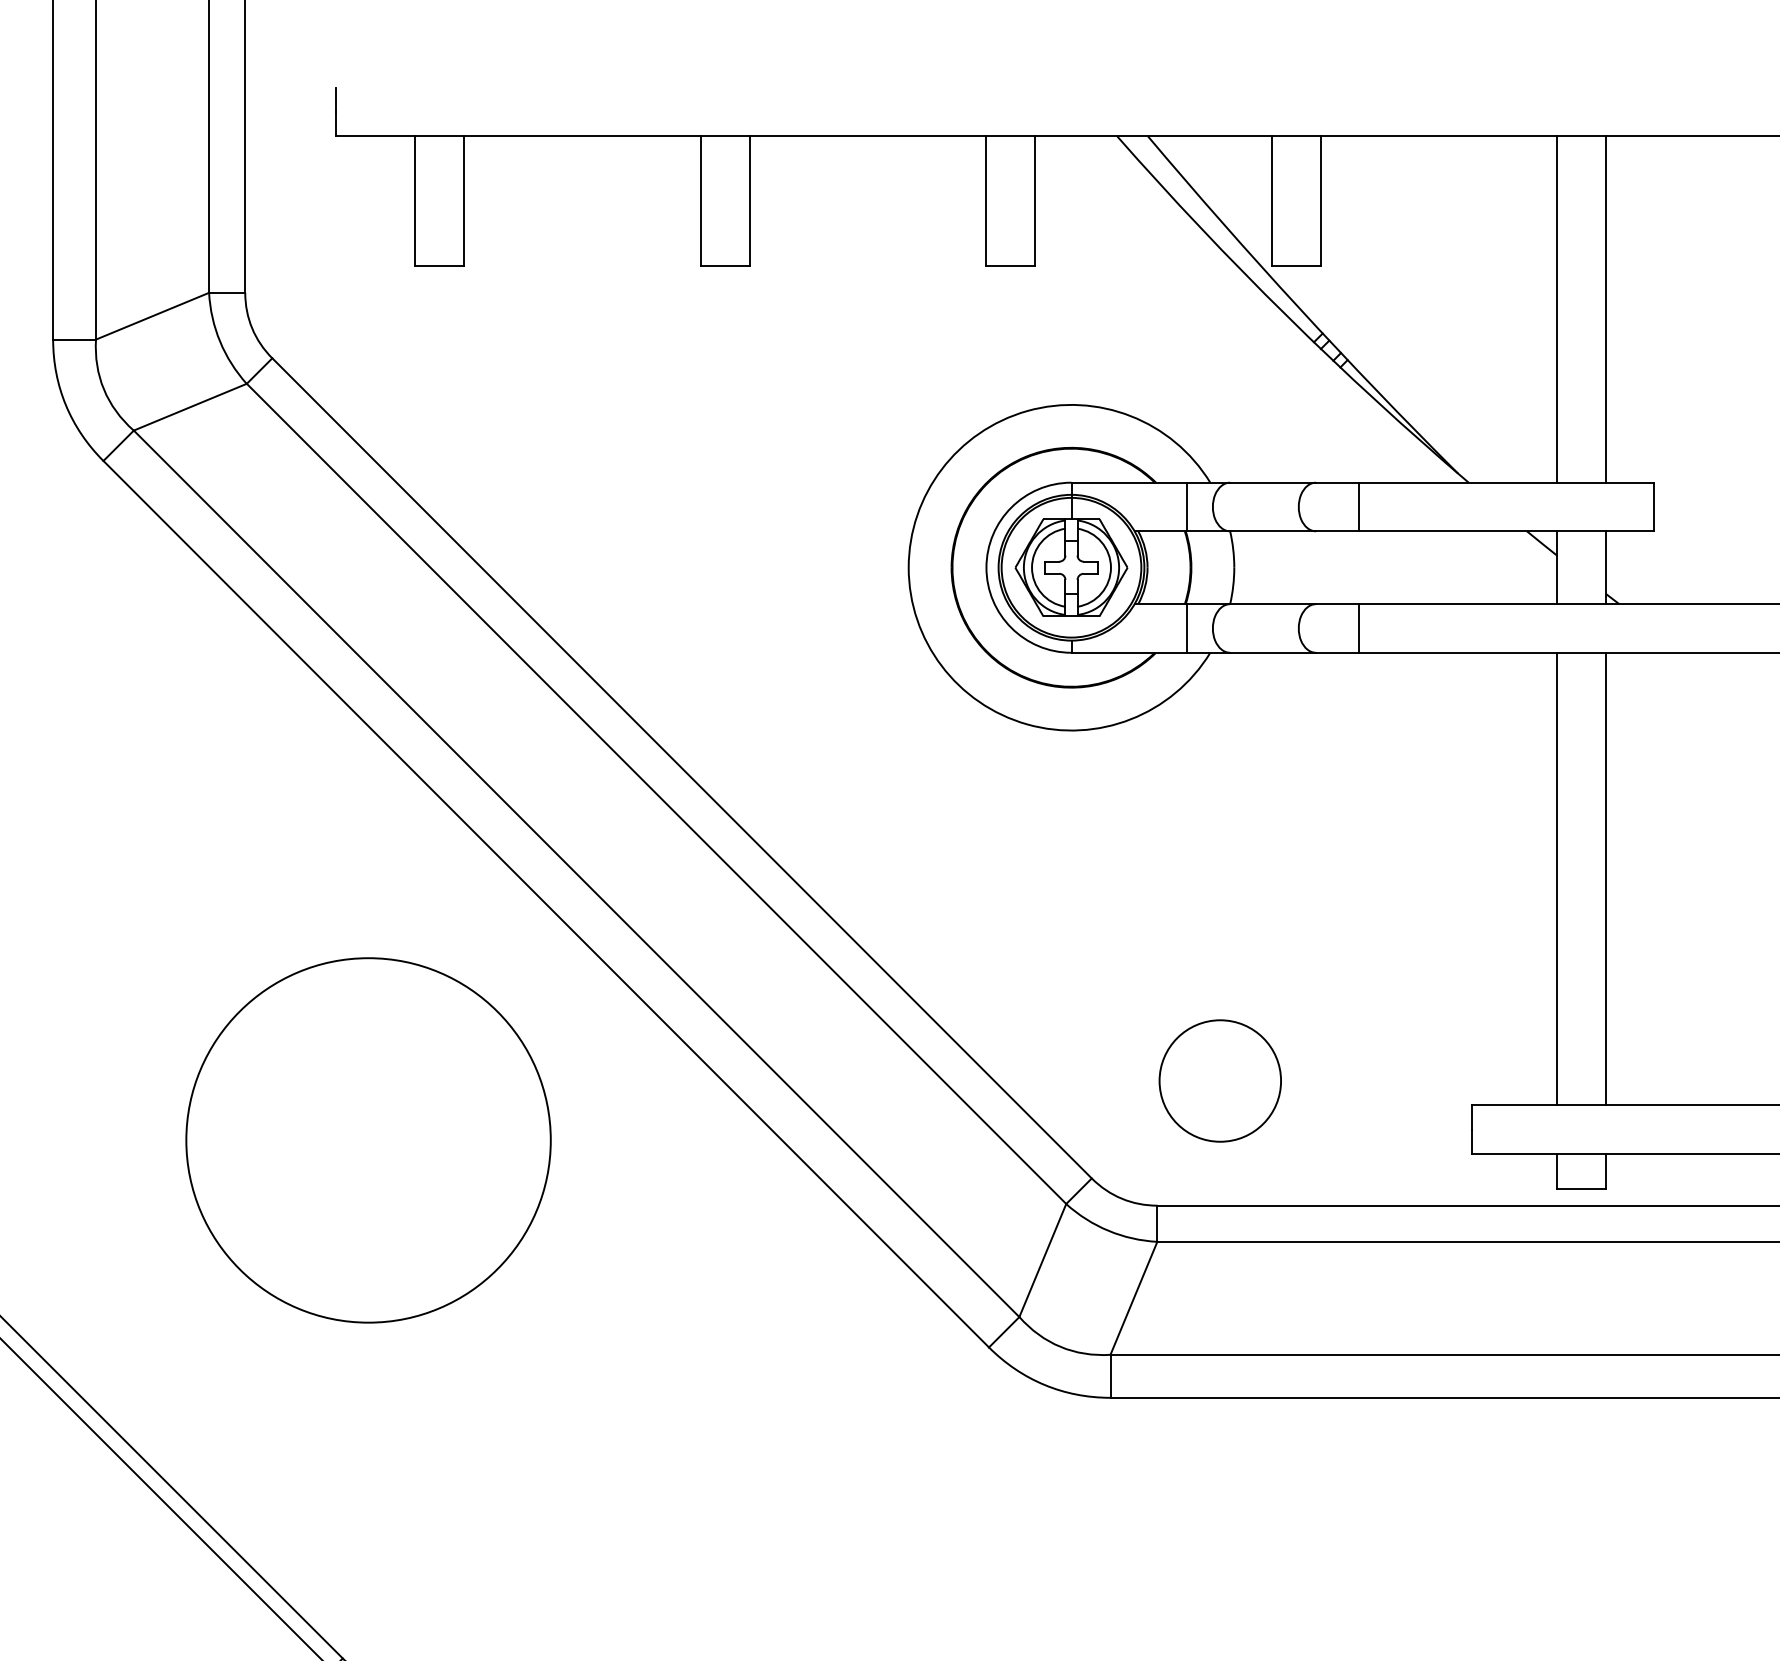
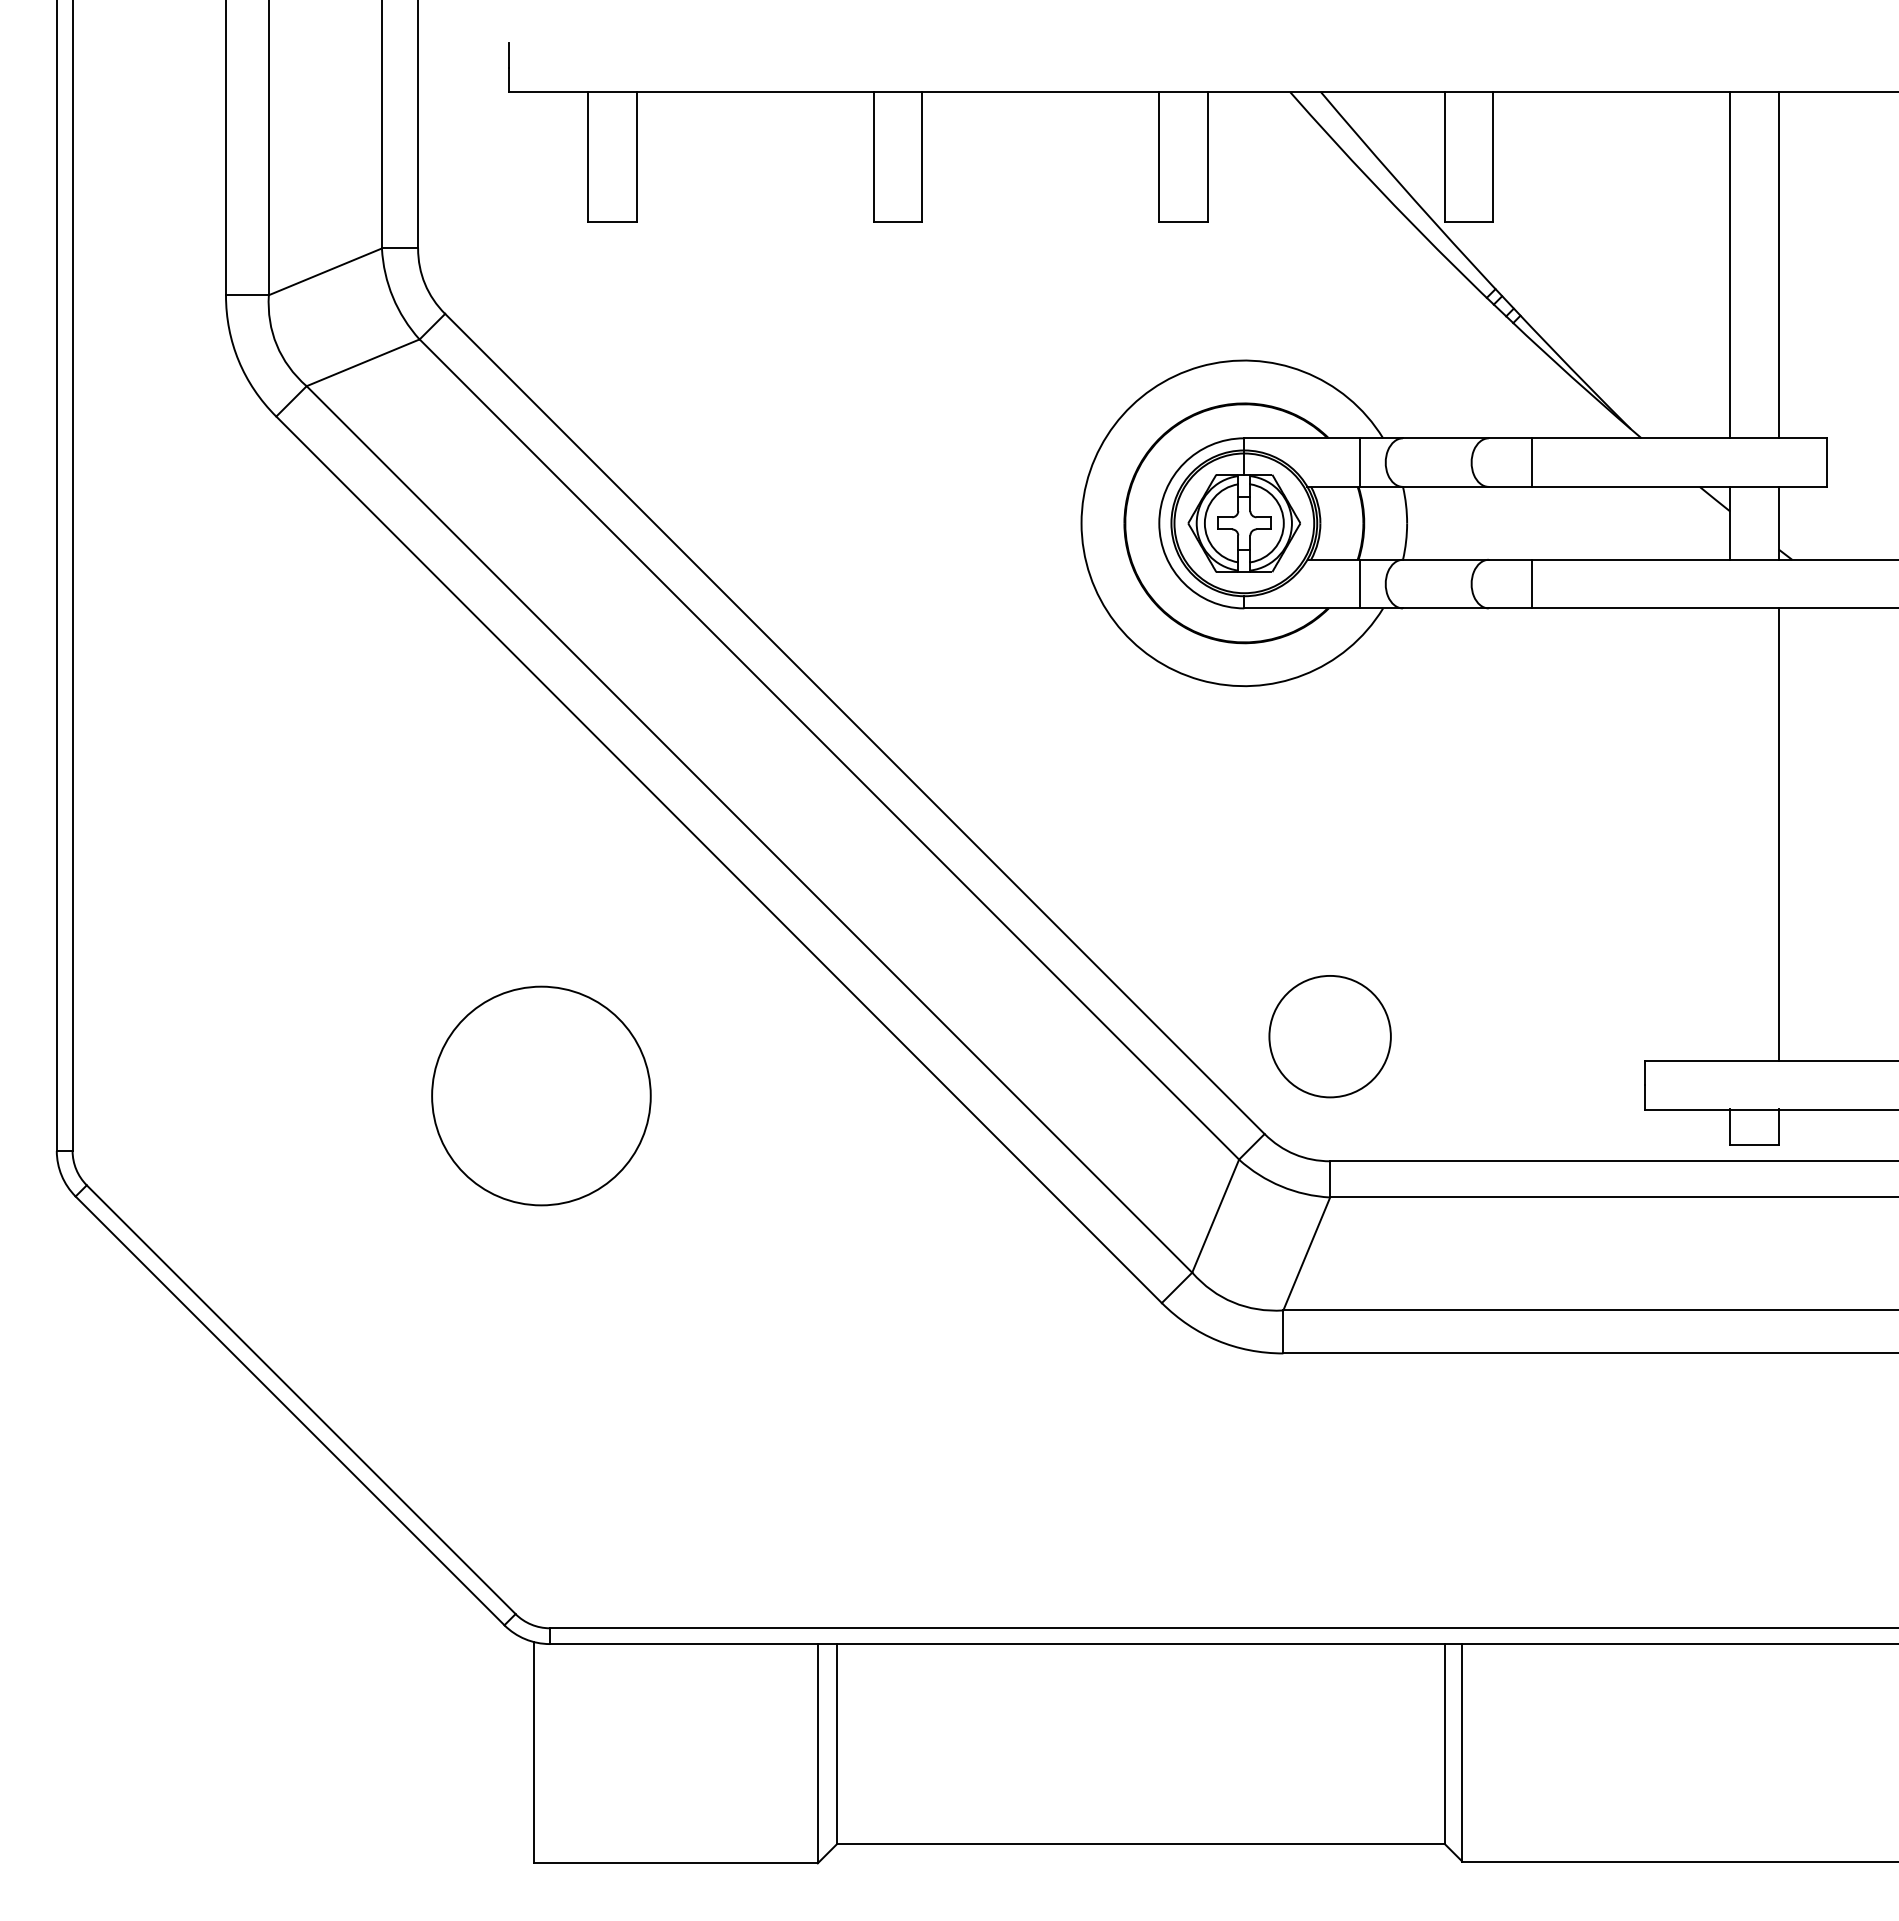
line: (1557, 878) -> (1730, 834), removed
circle: (1219, 1080) -> (1329, 1036), moved
circle: (368, 1139) -> (541, 1095), size x0.6

